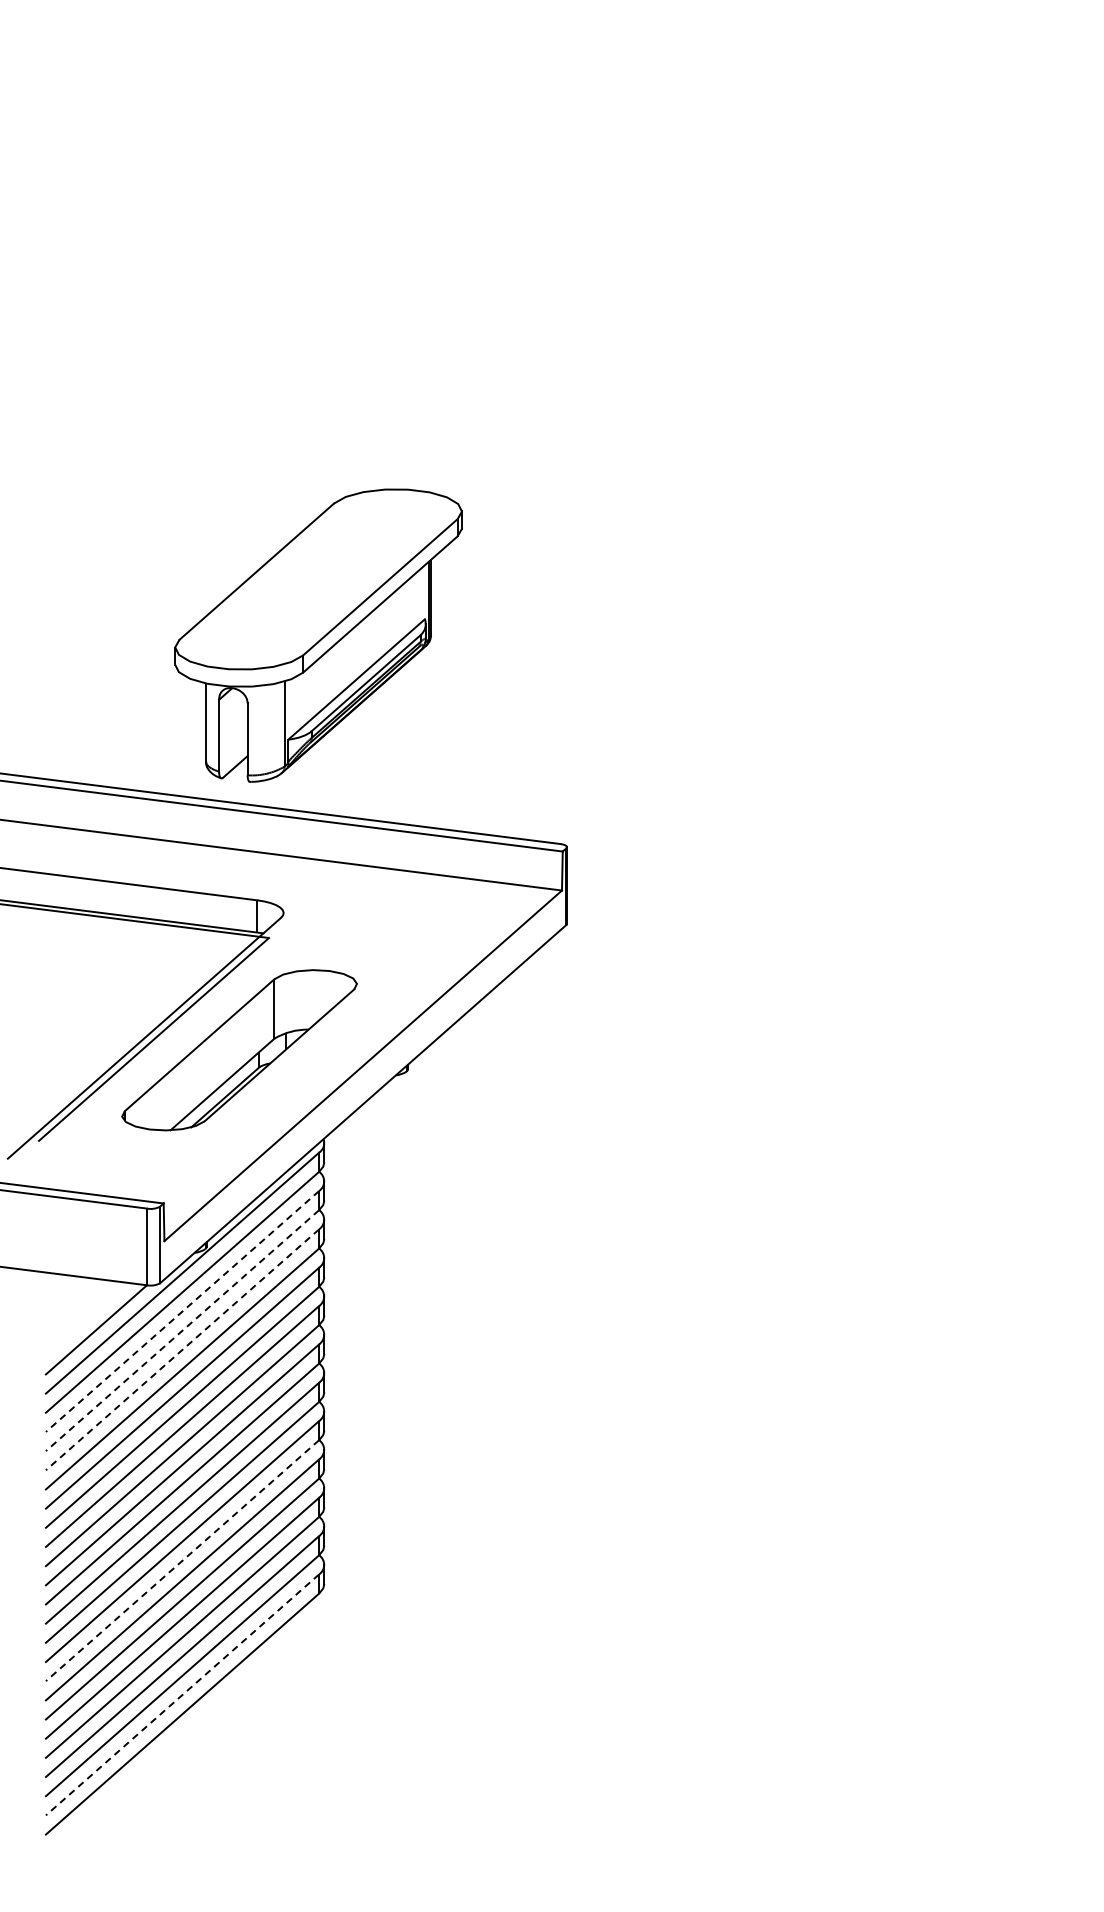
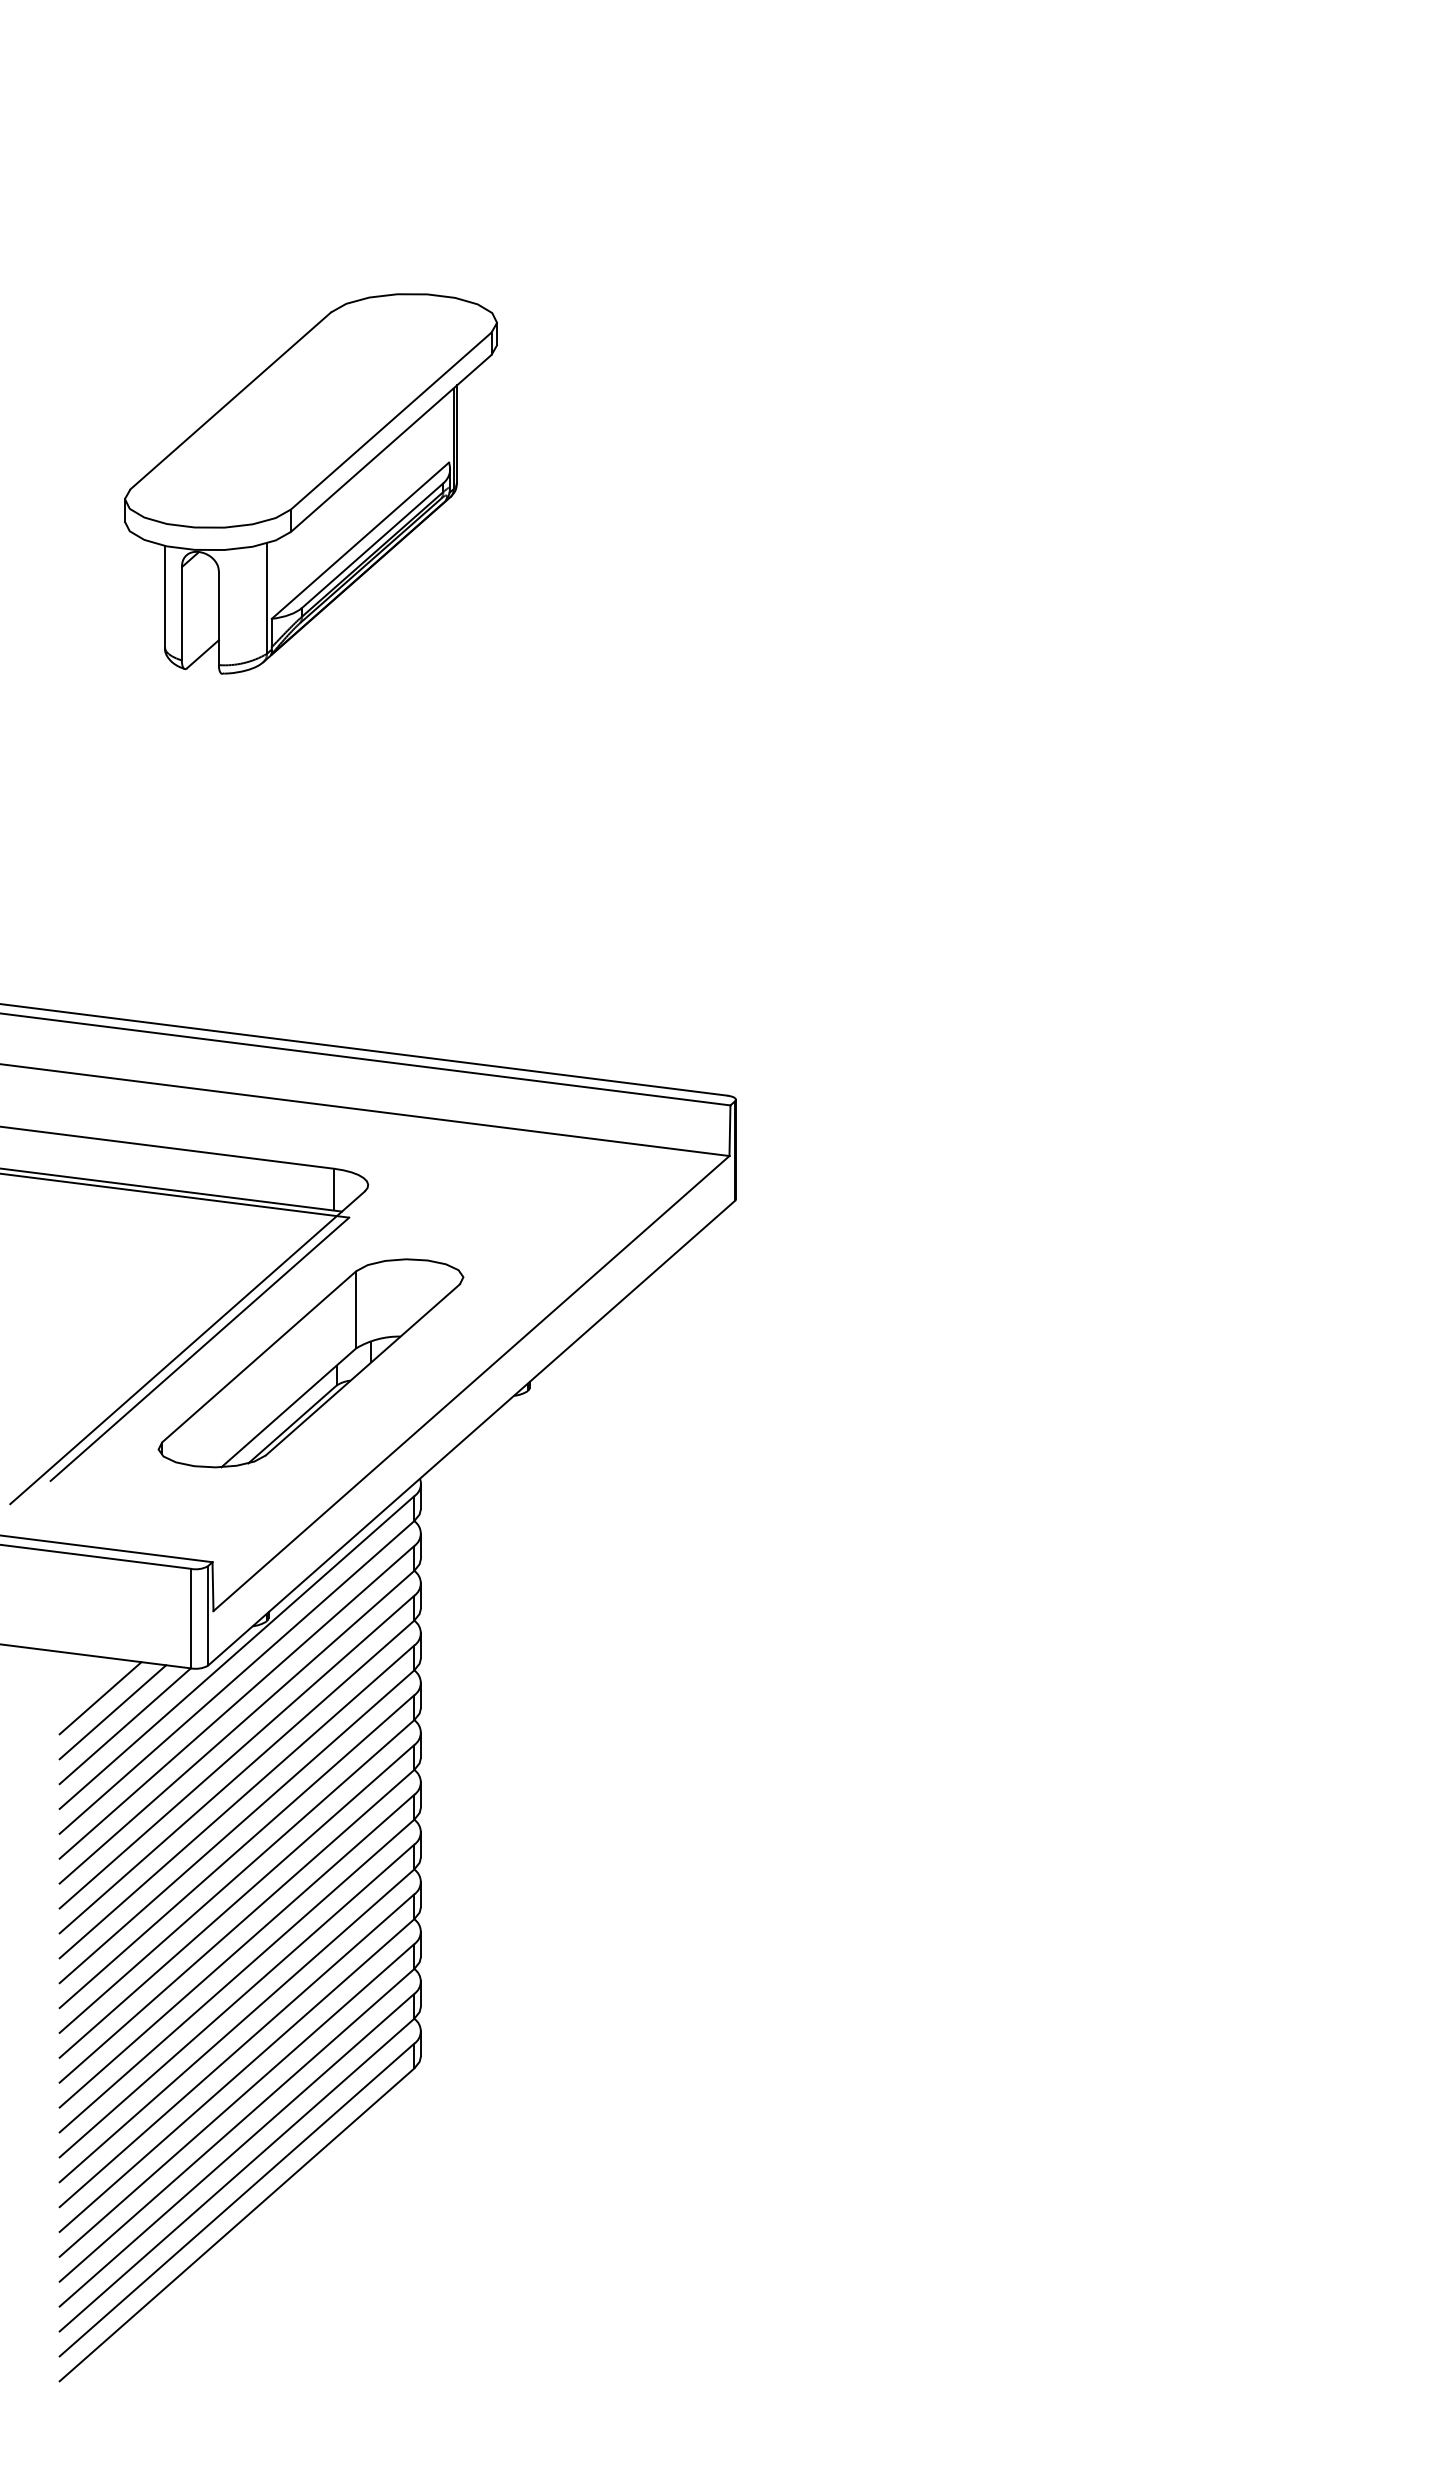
part: (318, 635) -> (310, 483), moved
line: (76, 1308) -> (99, 1698), added
line: (182, 1311) -> (236, 1702), dashed -> solid
line: (86, 1318) -> (112, 1711), added
line: (182, 1330) -> (236, 1727), dashed -> solid
line: (182, 1350) -> (236, 1753), dashed -> solid
line: (182, 1561) -> (236, 2026), dashed -> solid
line: (182, 1695) -> (236, 2200), dashed -> solid

